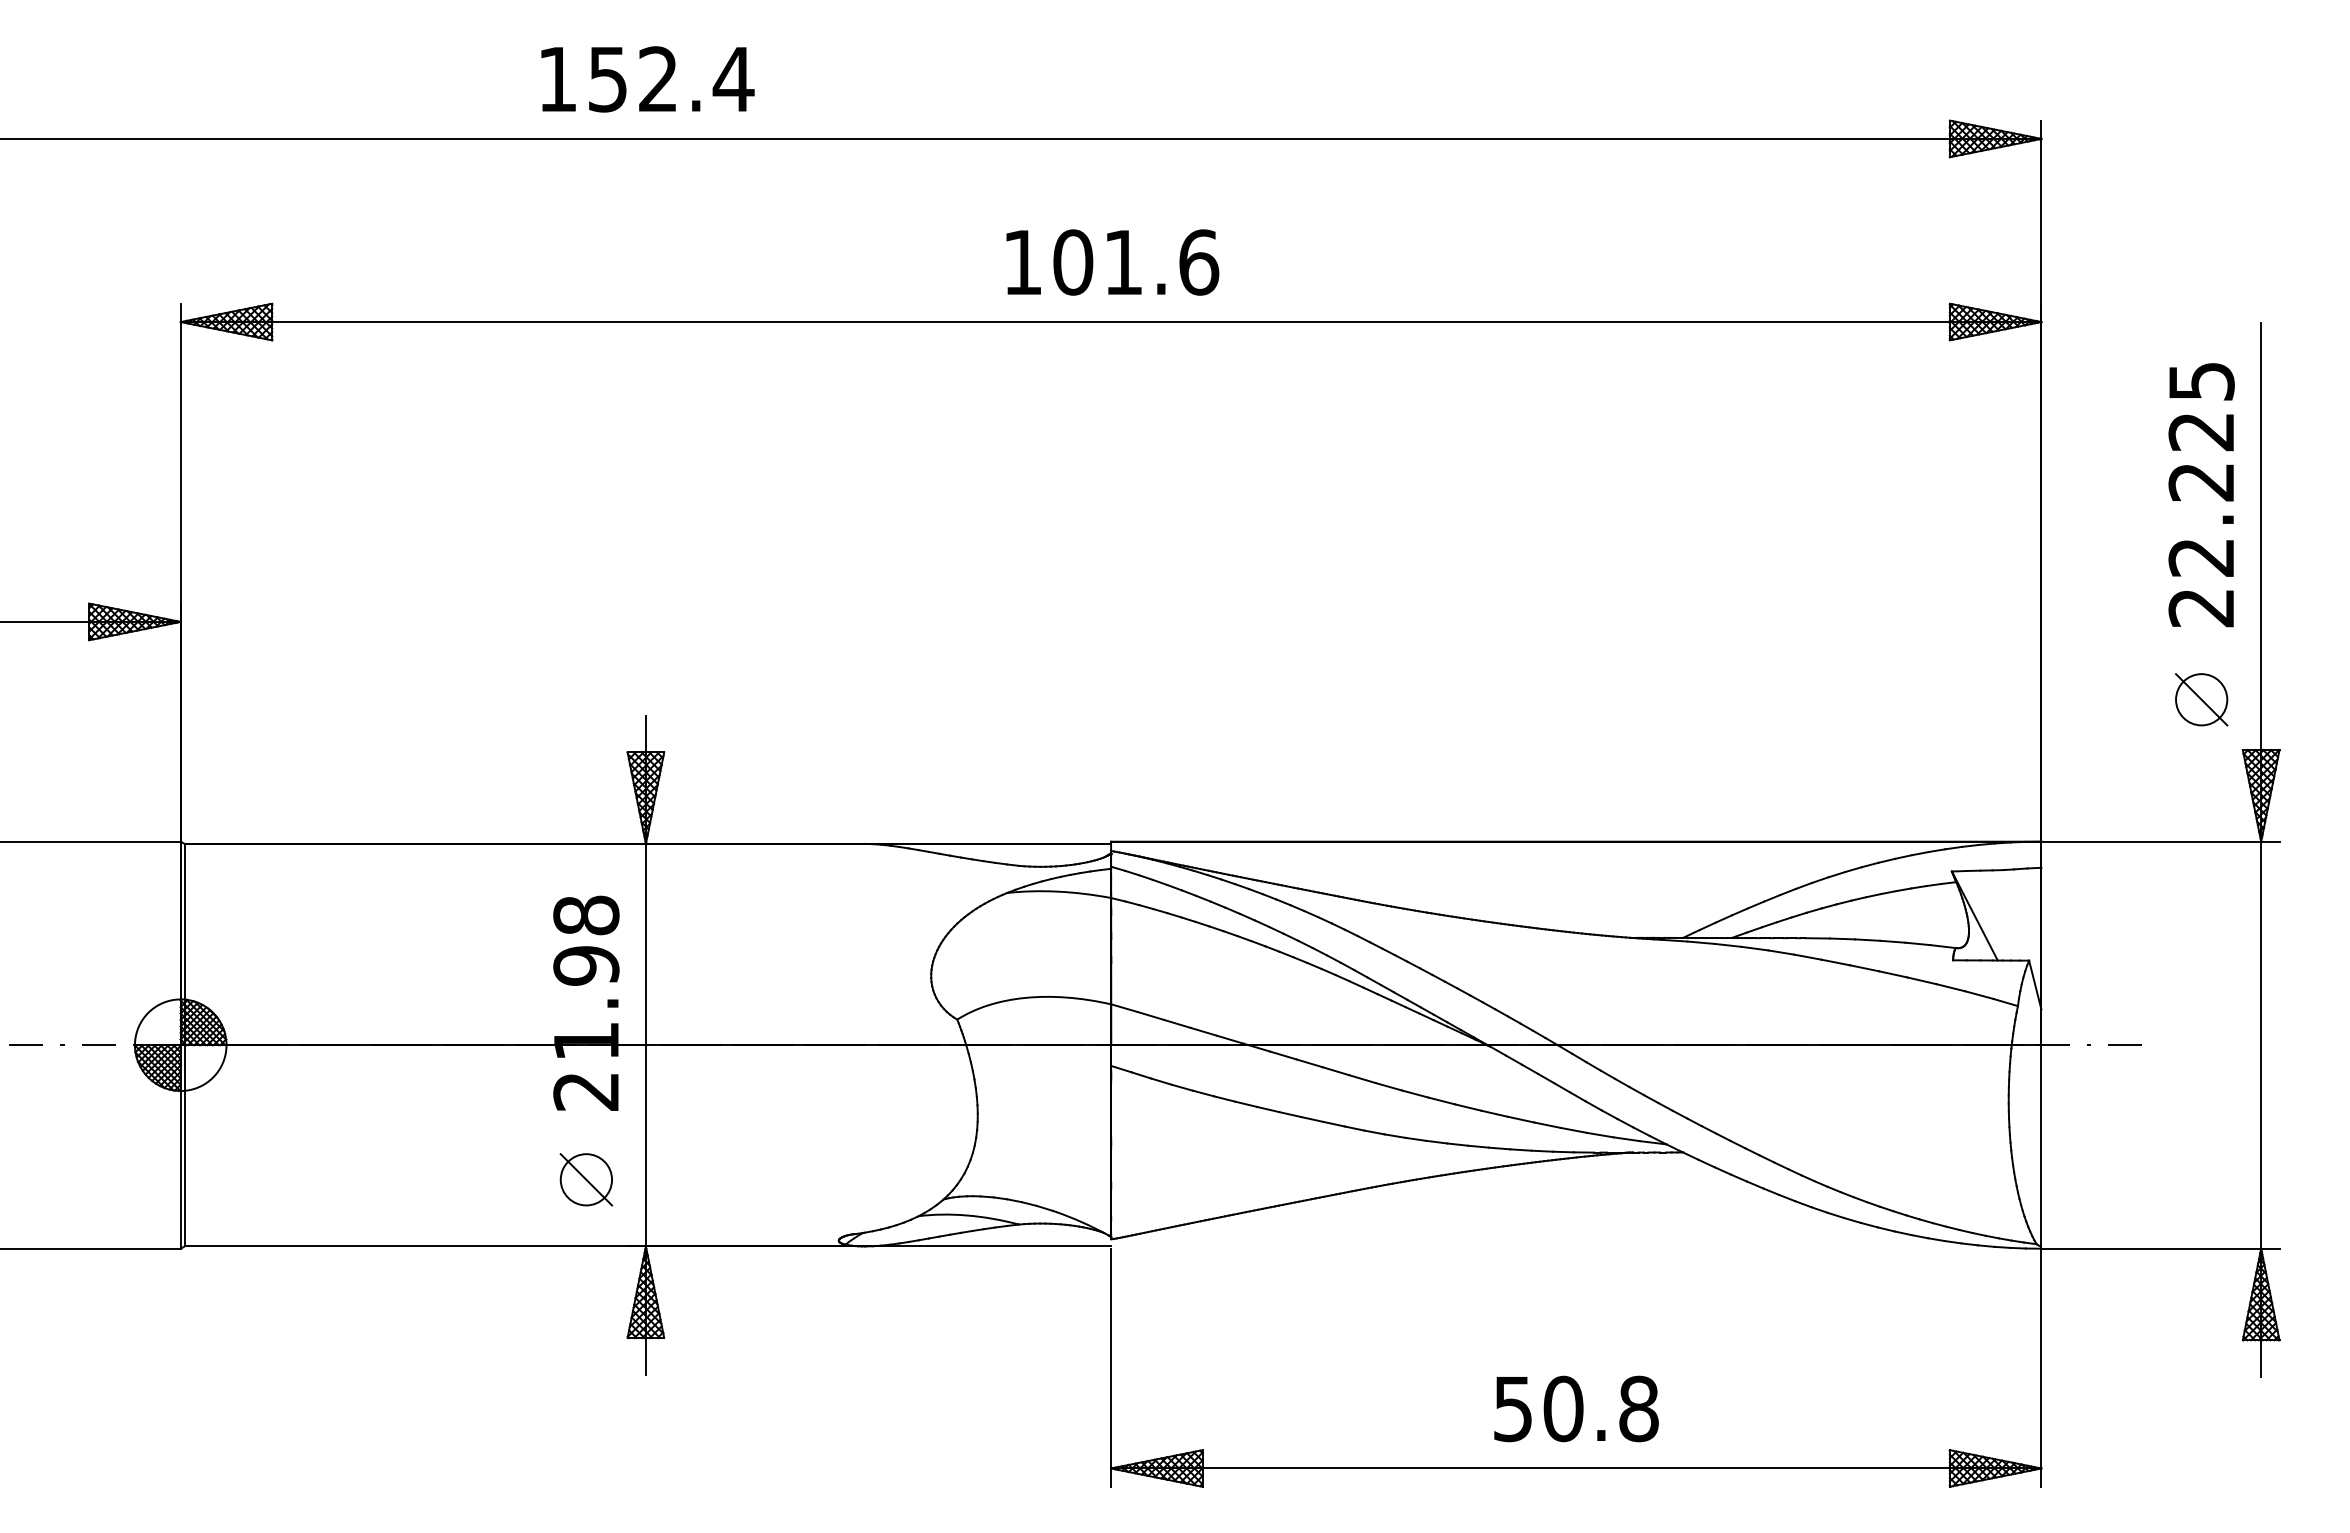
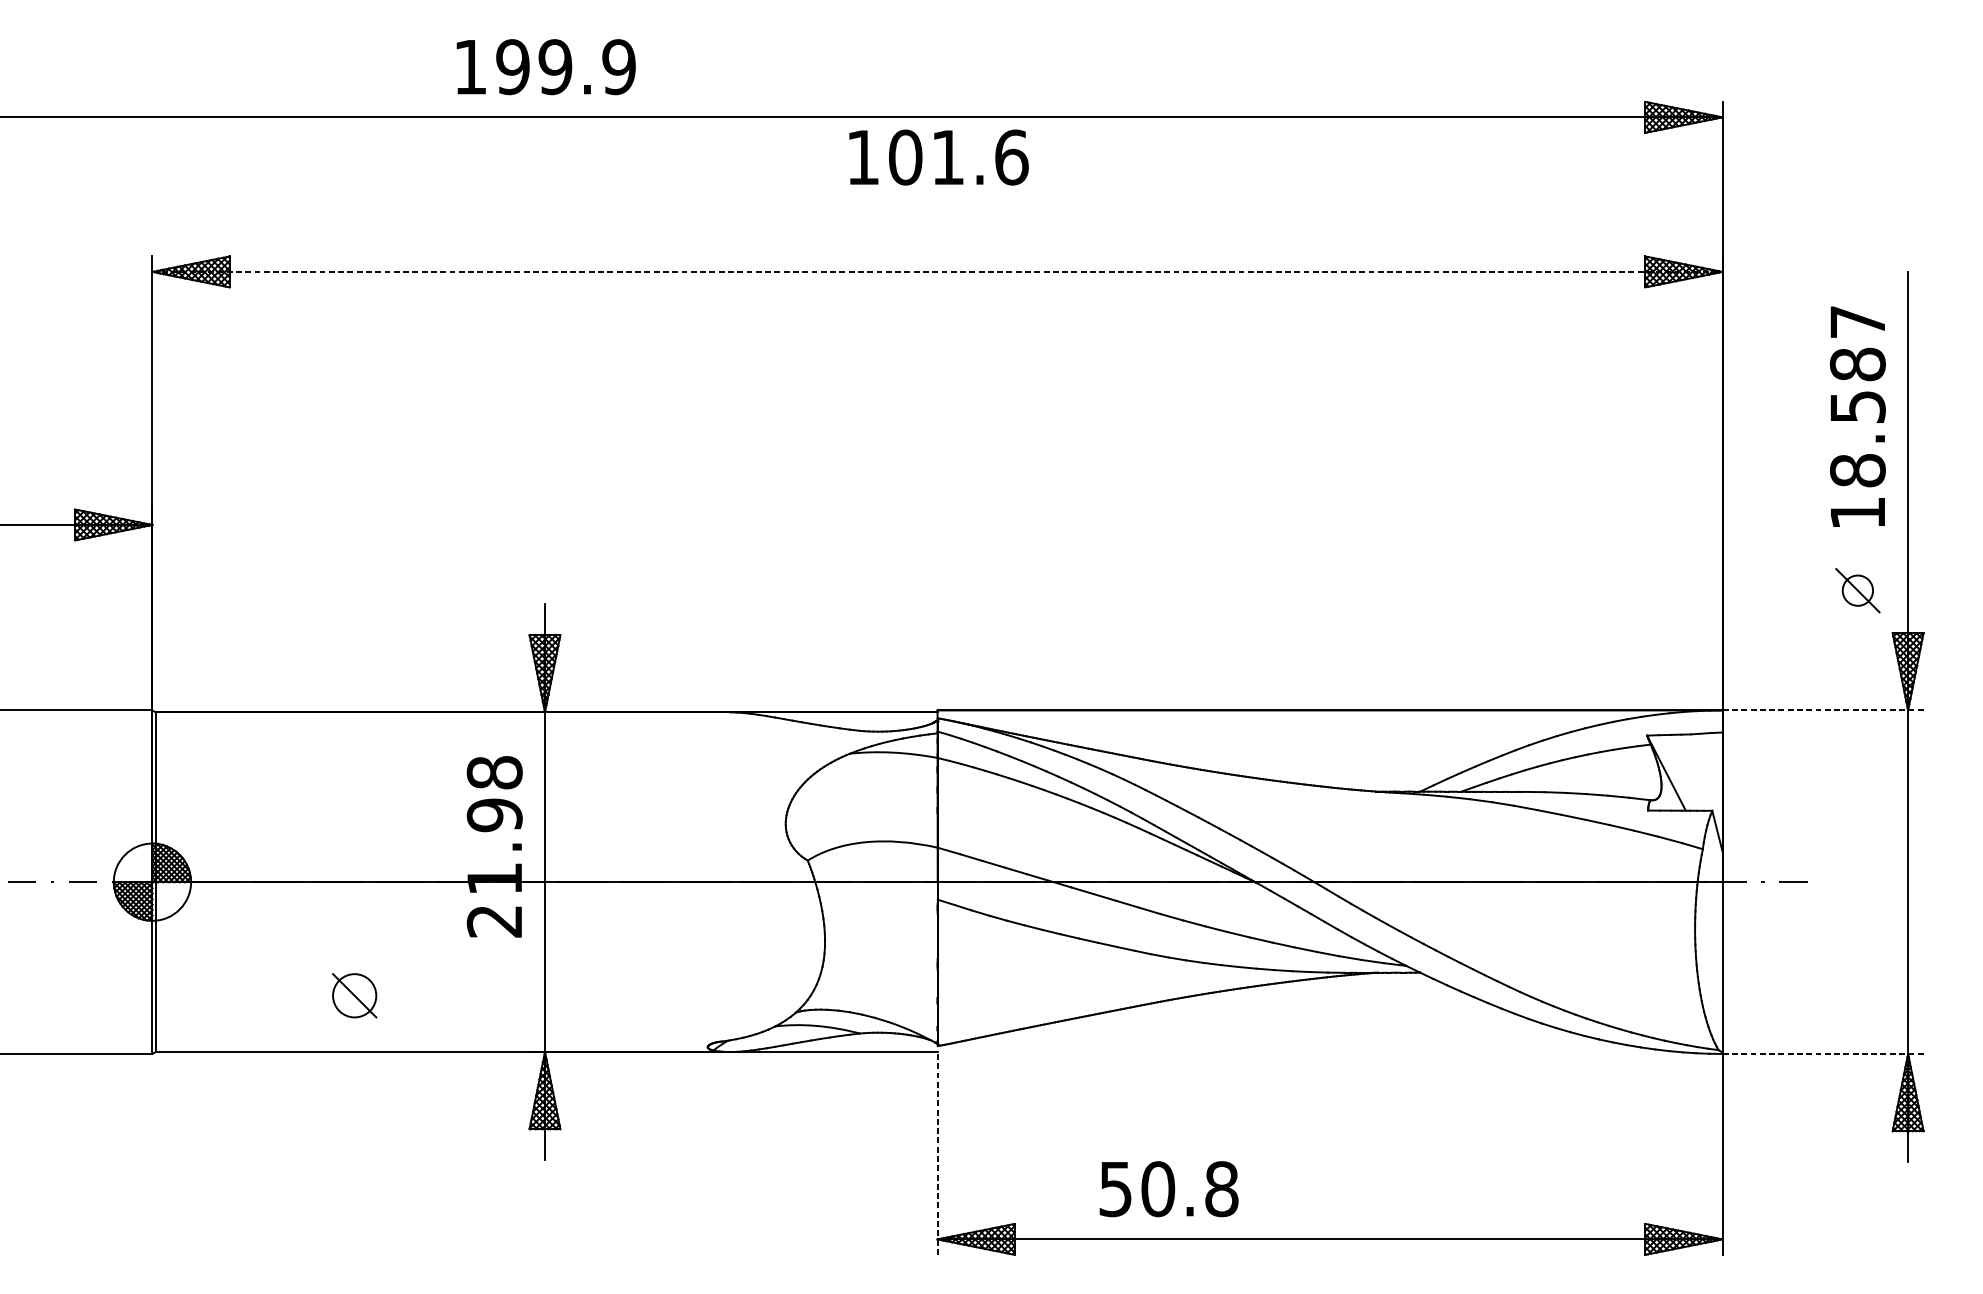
text: (671, 79) -> (566, 67), 152.4 -> 199.9
text: (1112, 262) -> (938, 157), moved
line: (1111, 322) -> (937, 272), solid -> dashed
text: (2201, 495) -> (1857, 418), 22.225 -> 18.587
circle: (2201, 699) -> (1857, 590), size x0.7
line: (2159, 841) -> (1822, 710), solid -> dashed
part: (586, 1179) -> (354, 995), moved
line: (2160, 1248) -> (1823, 1053), solid -> dashed
line: (1111, 1368) -> (937, 1155), solid -> dashed
text: (1576, 1408) -> (1169, 1188), moved

